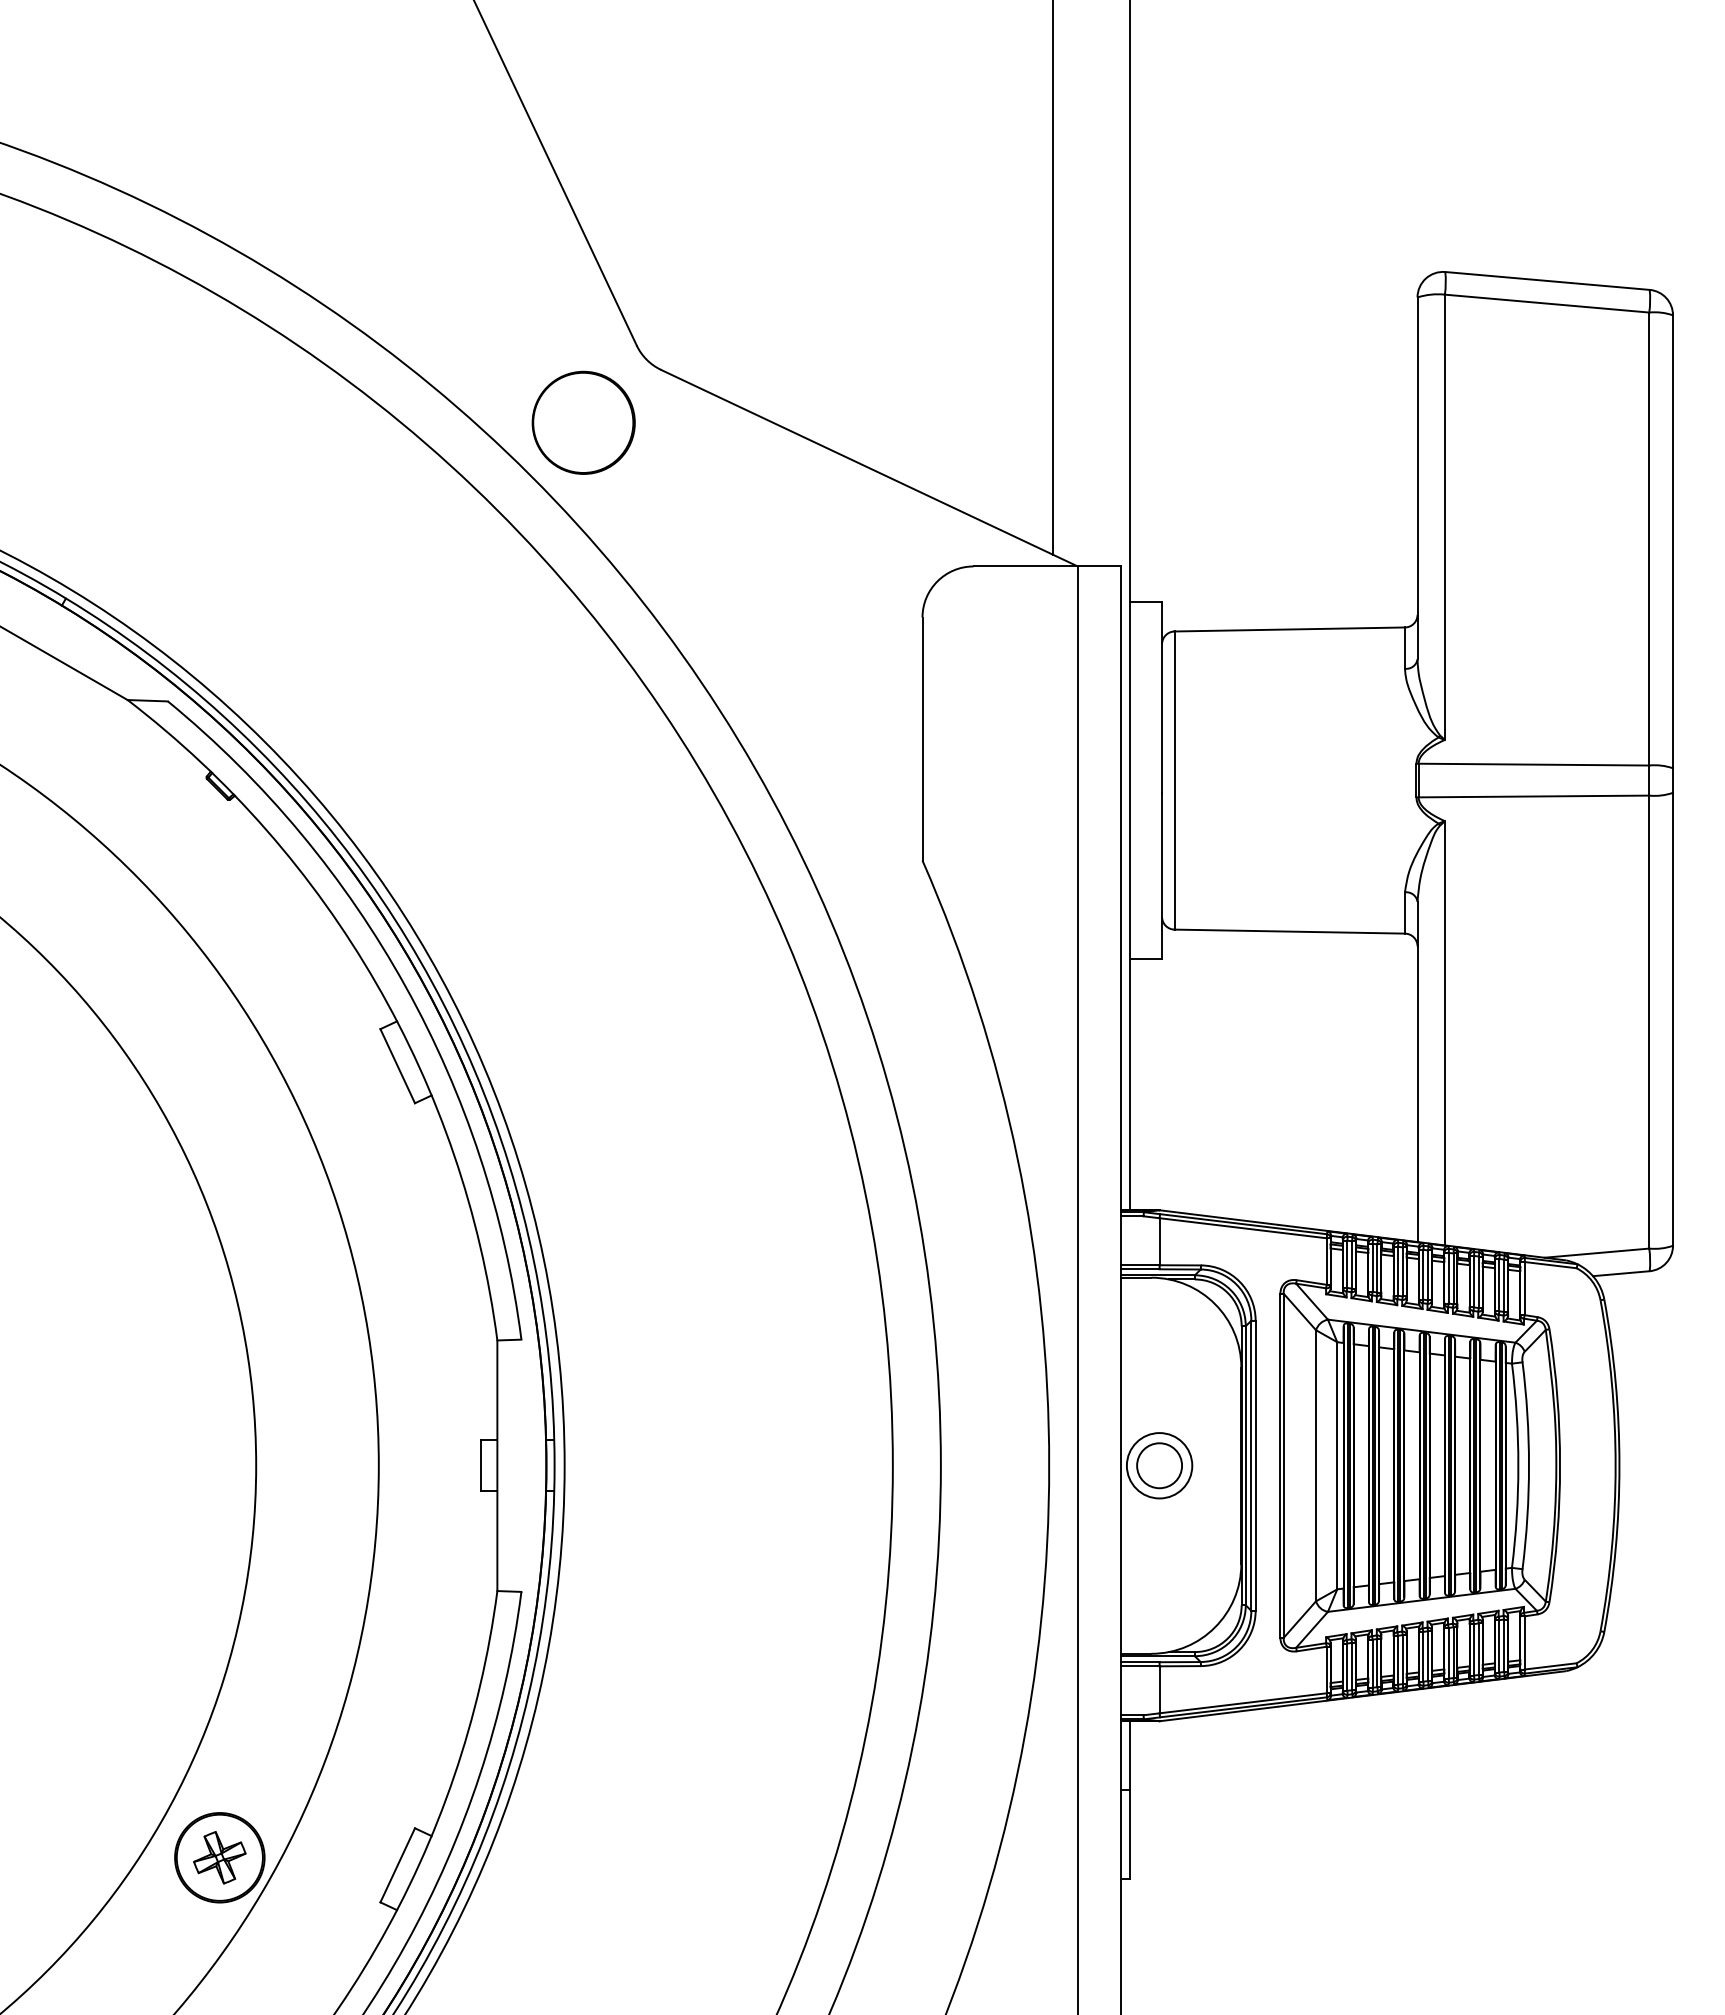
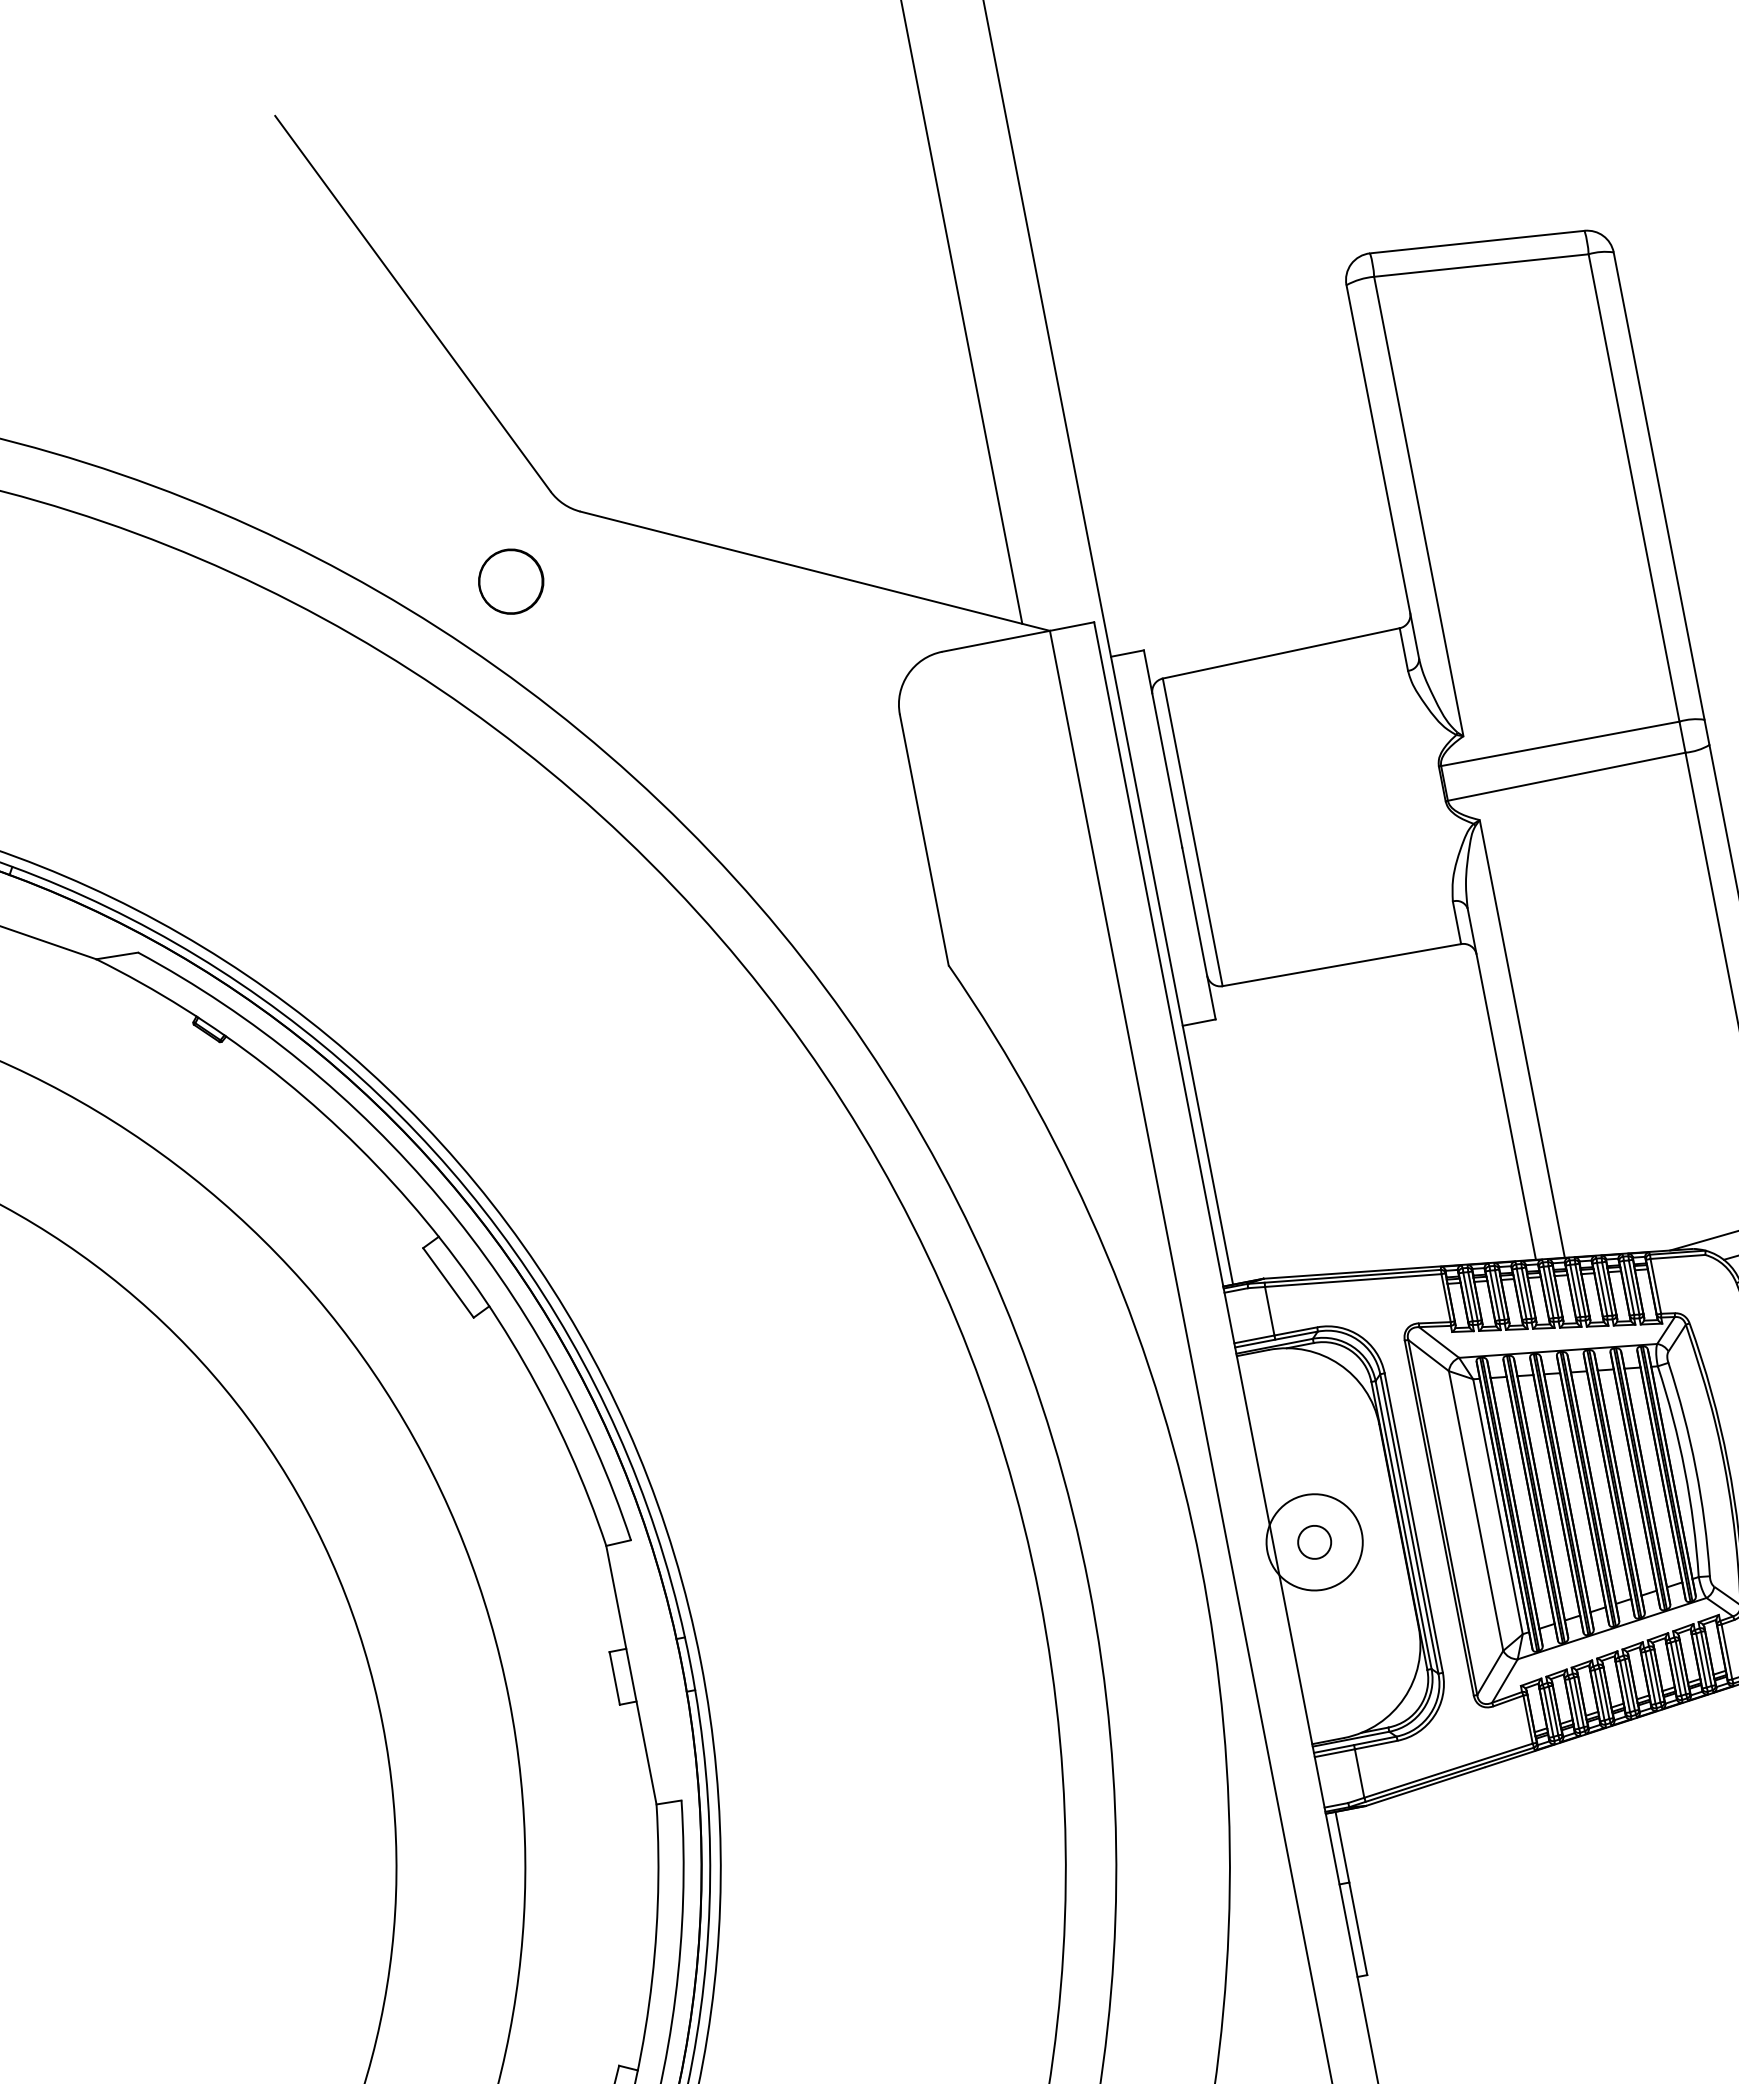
part: (583, 422) -> (511, 581), size x0.6
circle: (1159, 1465) -> (1314, 1542), size x0.7
circle: (1159, 1465) -> (1314, 1542), size x1.4

